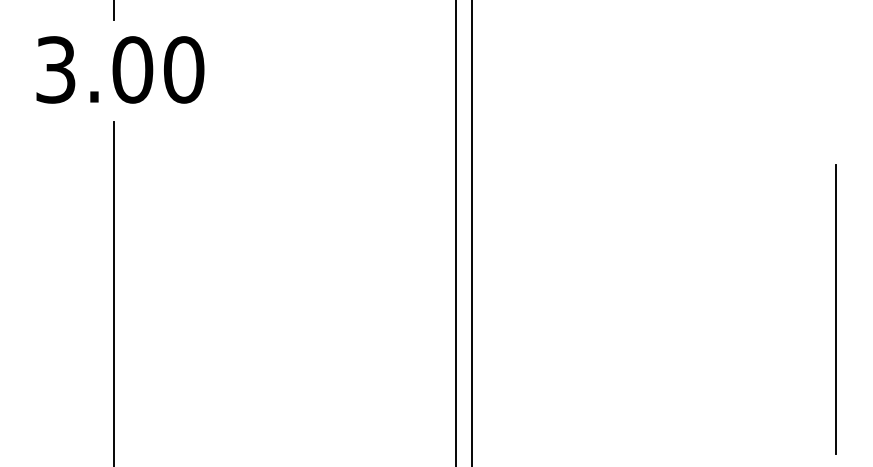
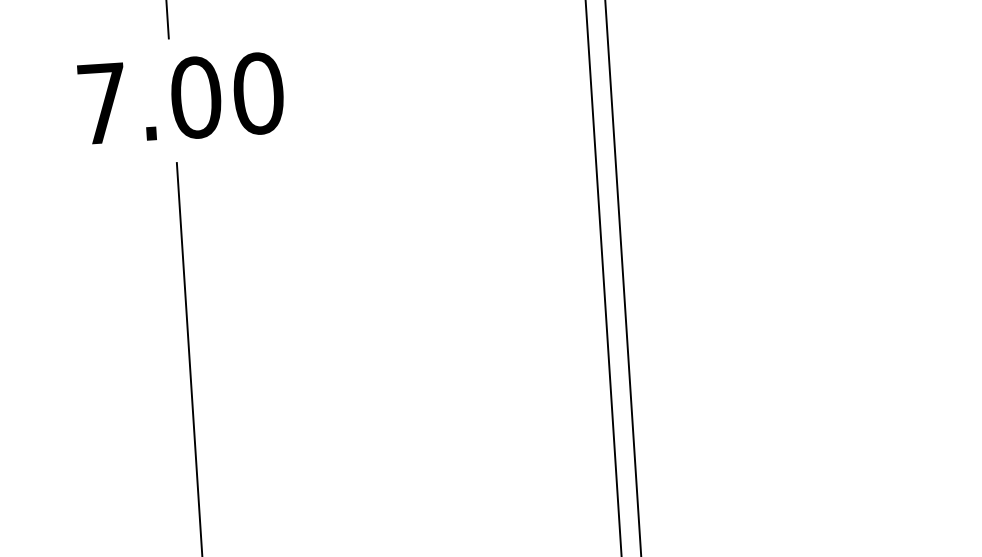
text: (55, 69) -> (101, 103), 3.00 -> 7.00

